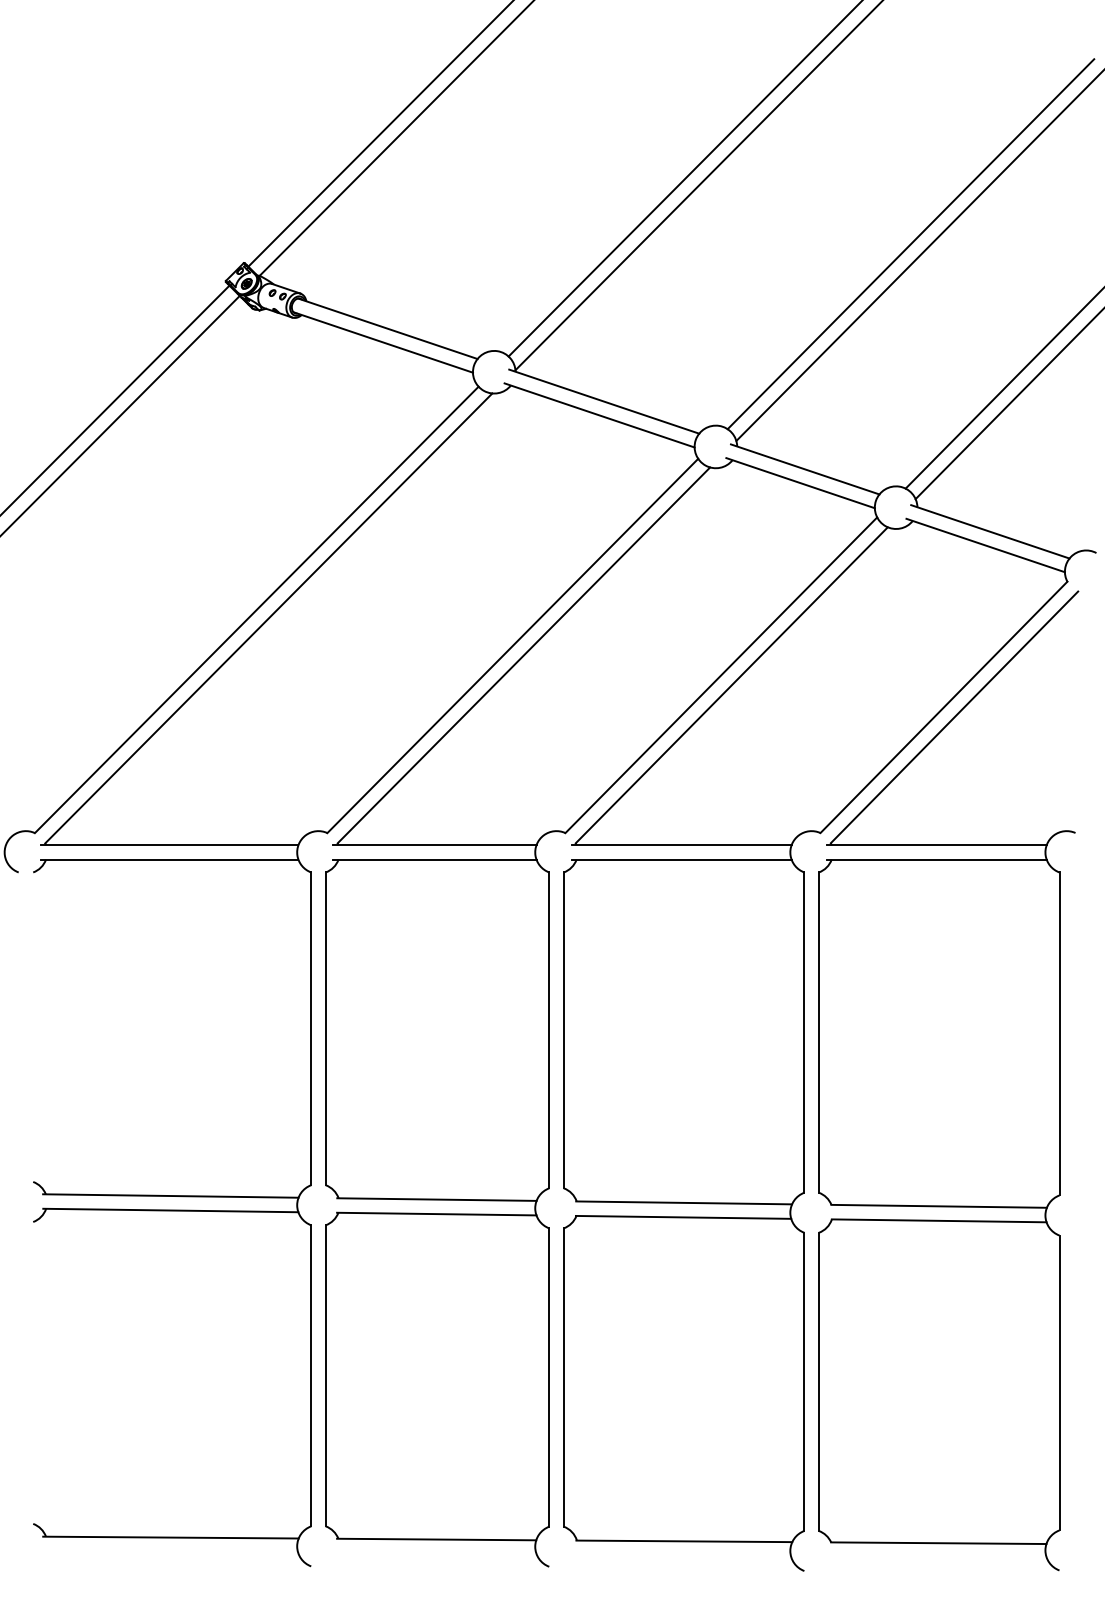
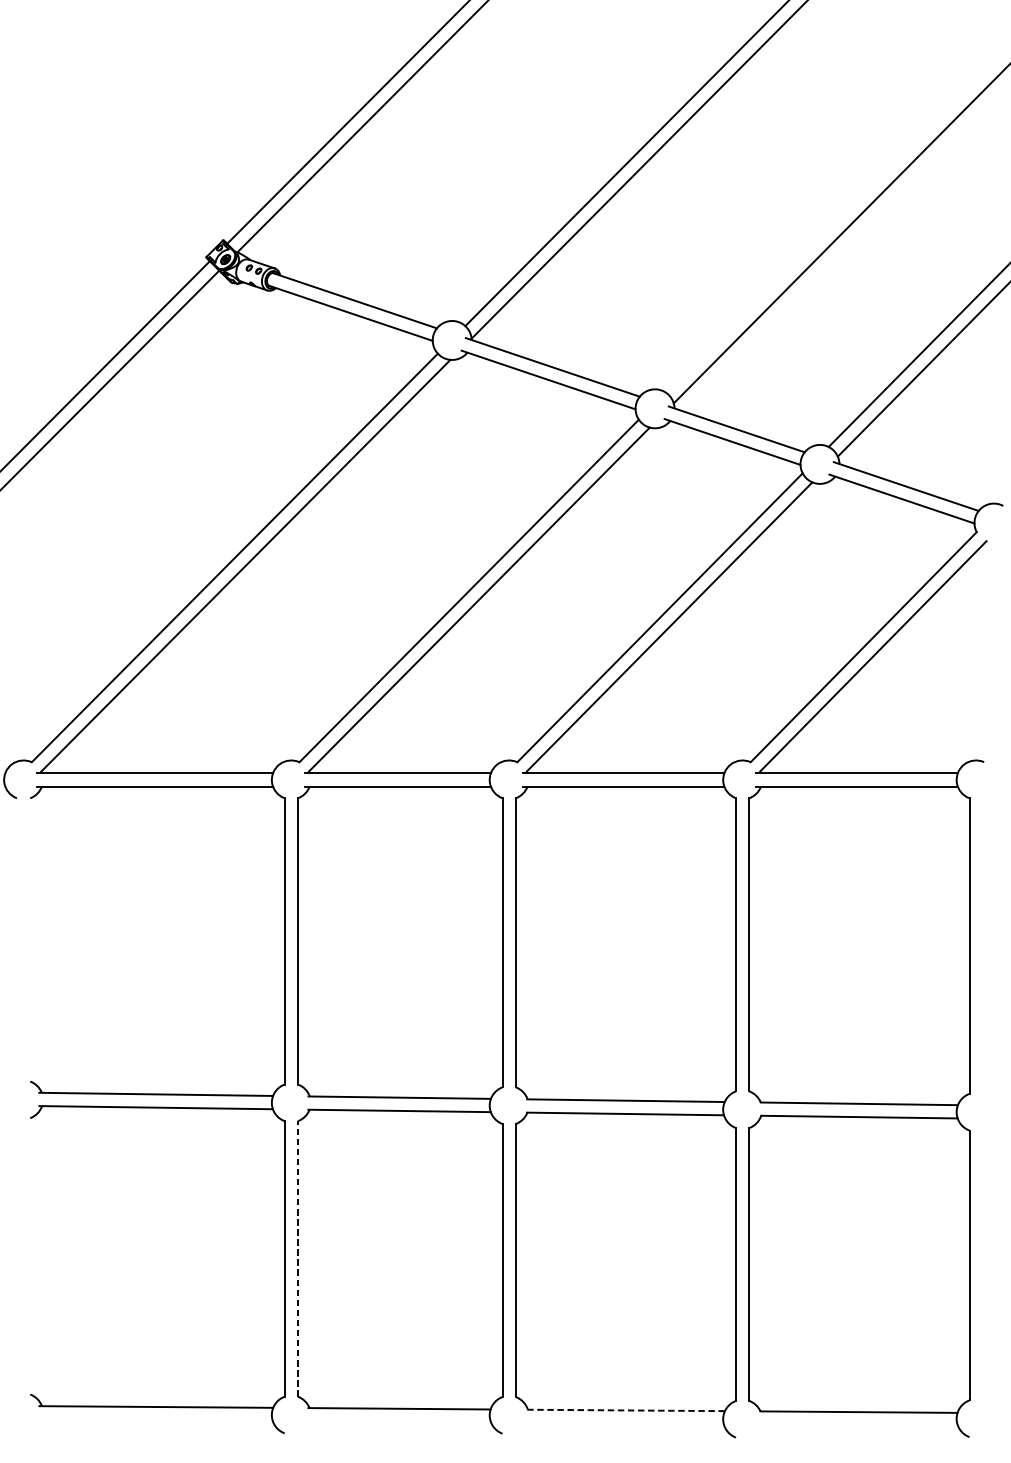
line: (910, 244) -> (833, 223), removed
line: (325, 1375) -> (297, 1258), solid -> dashed
line: (684, 1541) -> (626, 1410), solid -> dashed

